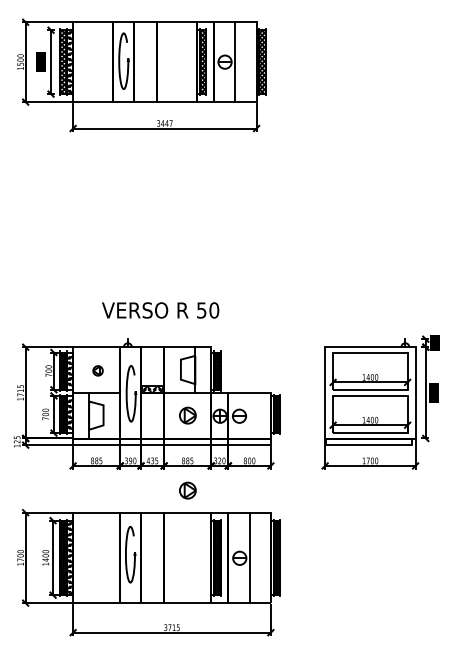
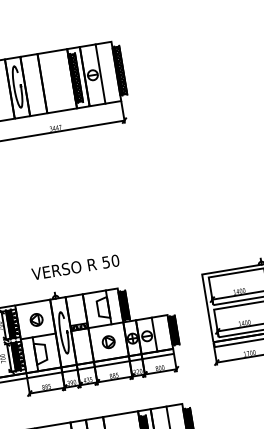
part: (97, 370) -> (36, 319), size x1.67
line: (249, 415) -> (154, 334), added
part: (187, 490) -> (117, 397), removed

